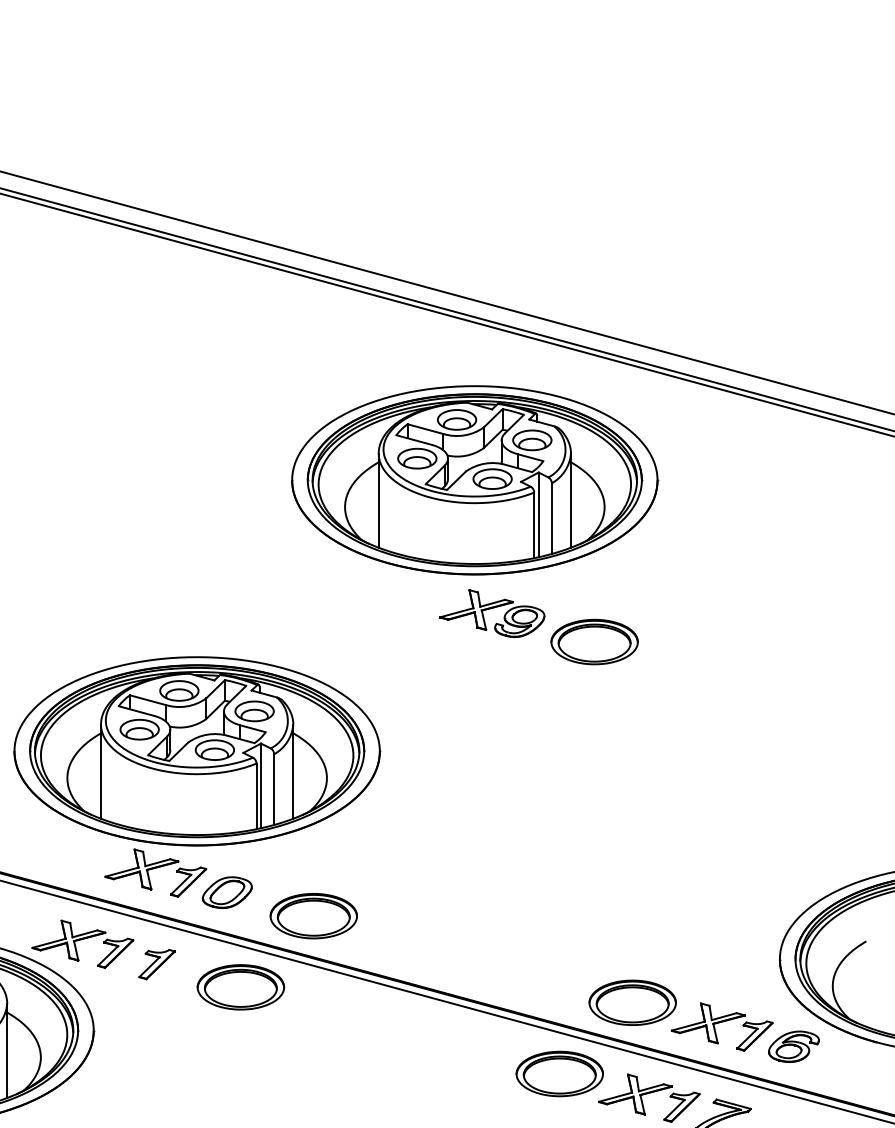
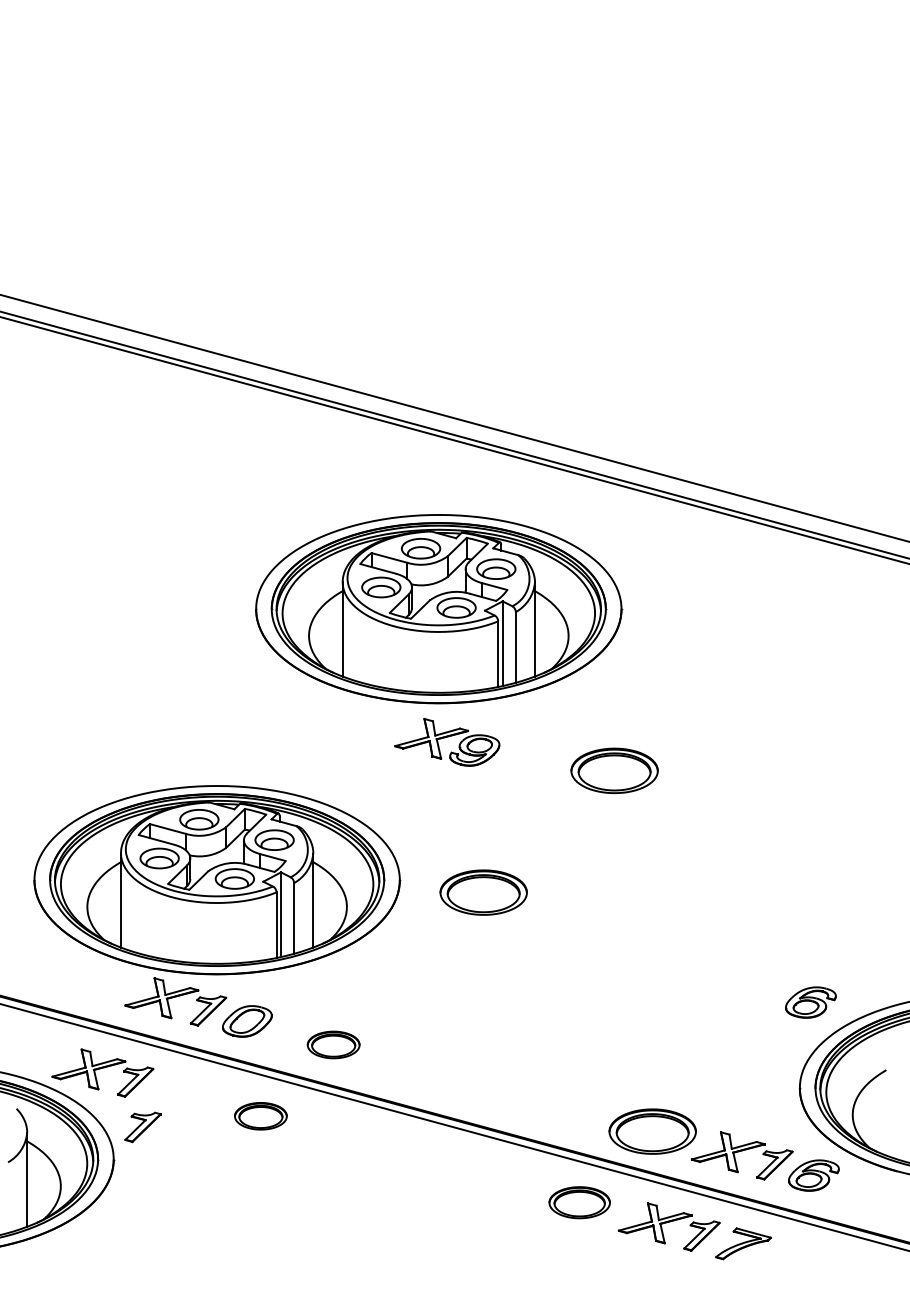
part: (475, 480) -> (439, 609), moved
part: (492, 613) -> (447, 742), moved
part: (463, 763) -> (483, 892), added
part: (790, 873) -> (810, 1002), added
part: (313, 915) -> (333, 1044), size x0.6
part: (156, 964) -> (142, 1127), moved
part: (240, 987) -> (260, 1116), size x0.6
part: (559, 1073) -> (579, 1202), size x0.7

